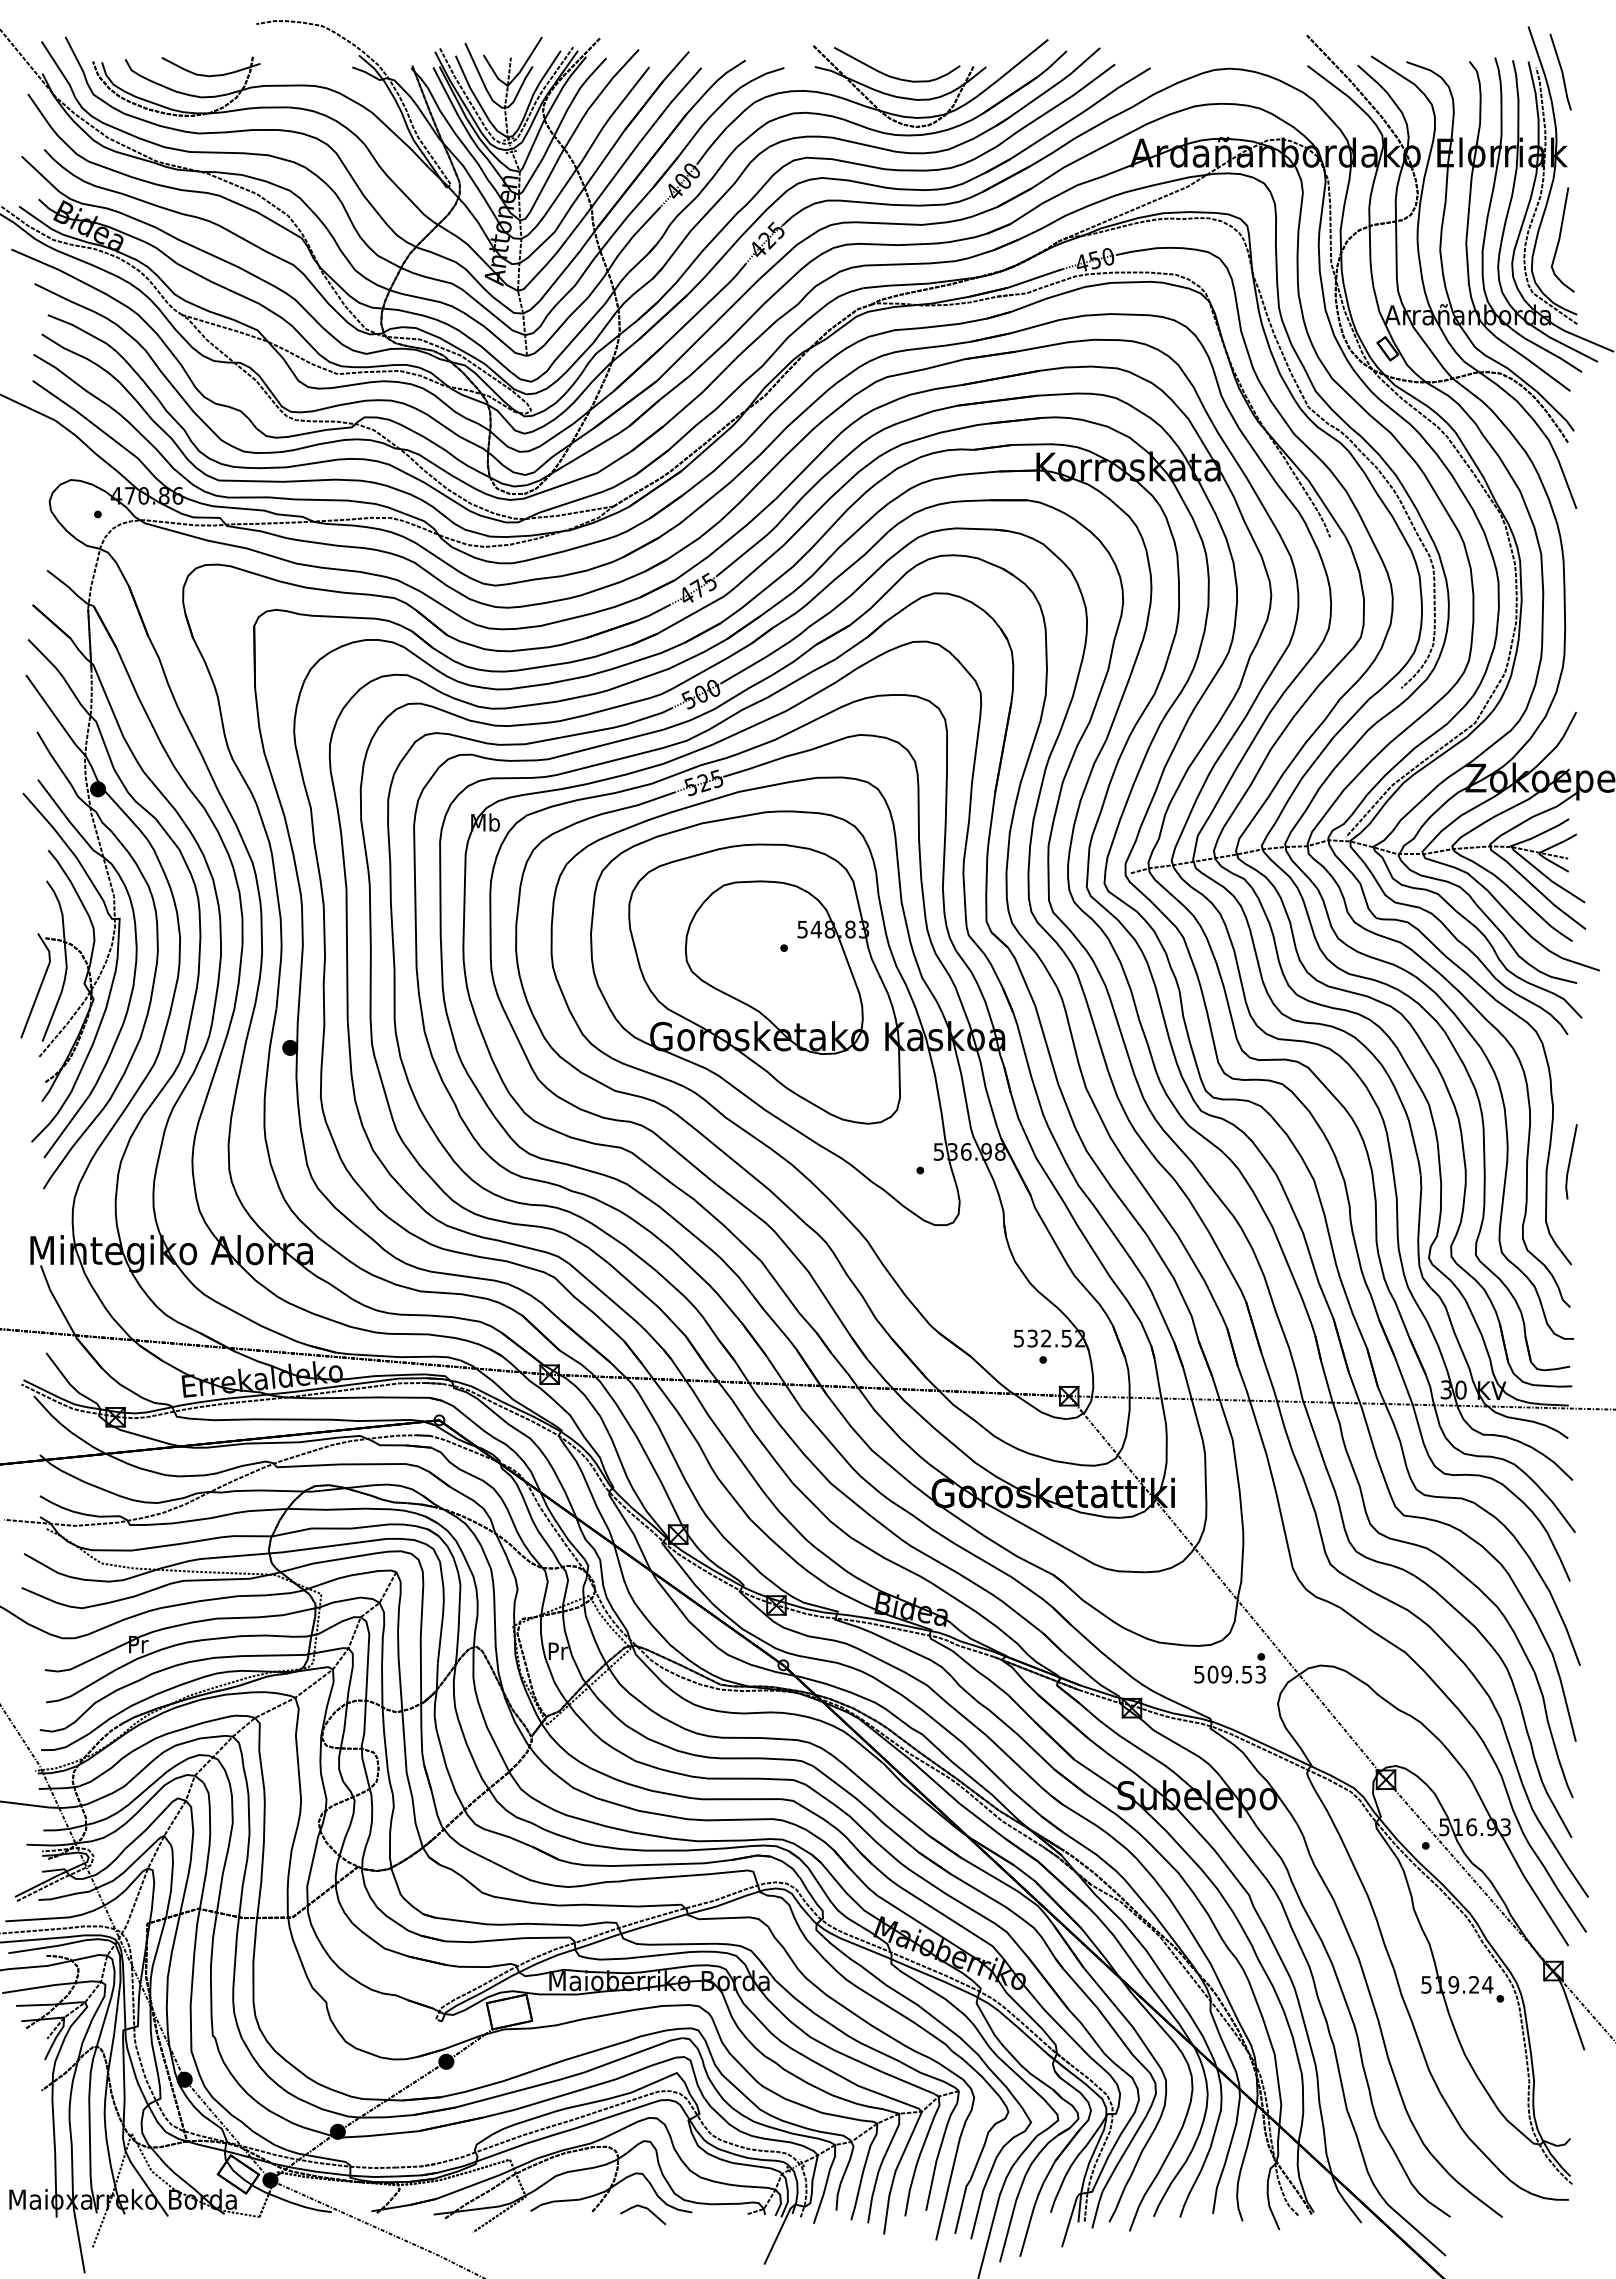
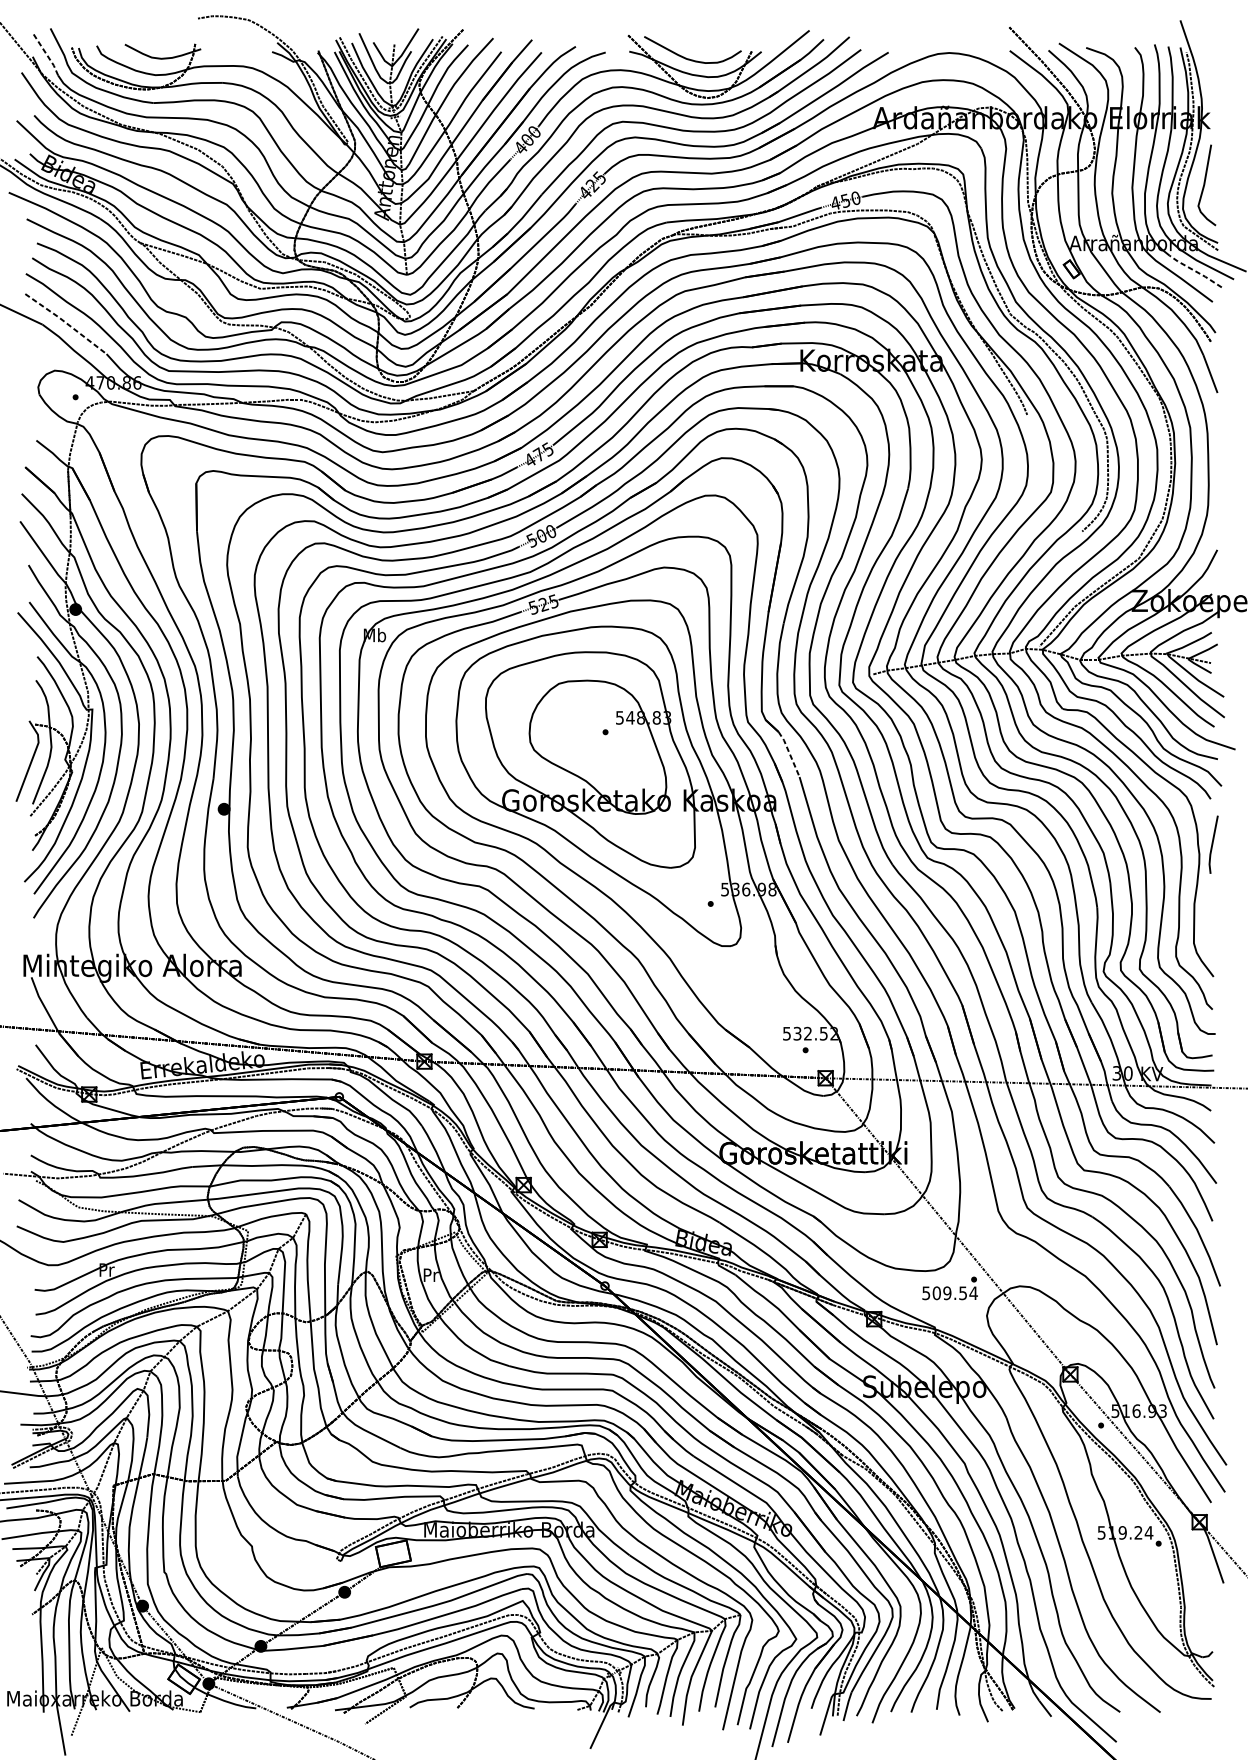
line: (59, 69) -> (45, 53), solid -> dashed
line: (1560, 70) -> (1205, 54), removed
line: (1548, 351) -> (1195, 271), solid -> dashed
line: (85, 418) -> (66, 323), solid -> dashed
line: (1022, 976) -> (789, 754), solid -> dashed
line: (1570, 1161) -> (1212, 844), moved
text: (1260, 1674) -> (973, 1293), 509.53 -> 509.54
line: (646, 2209) -> (499, 1706), removed

